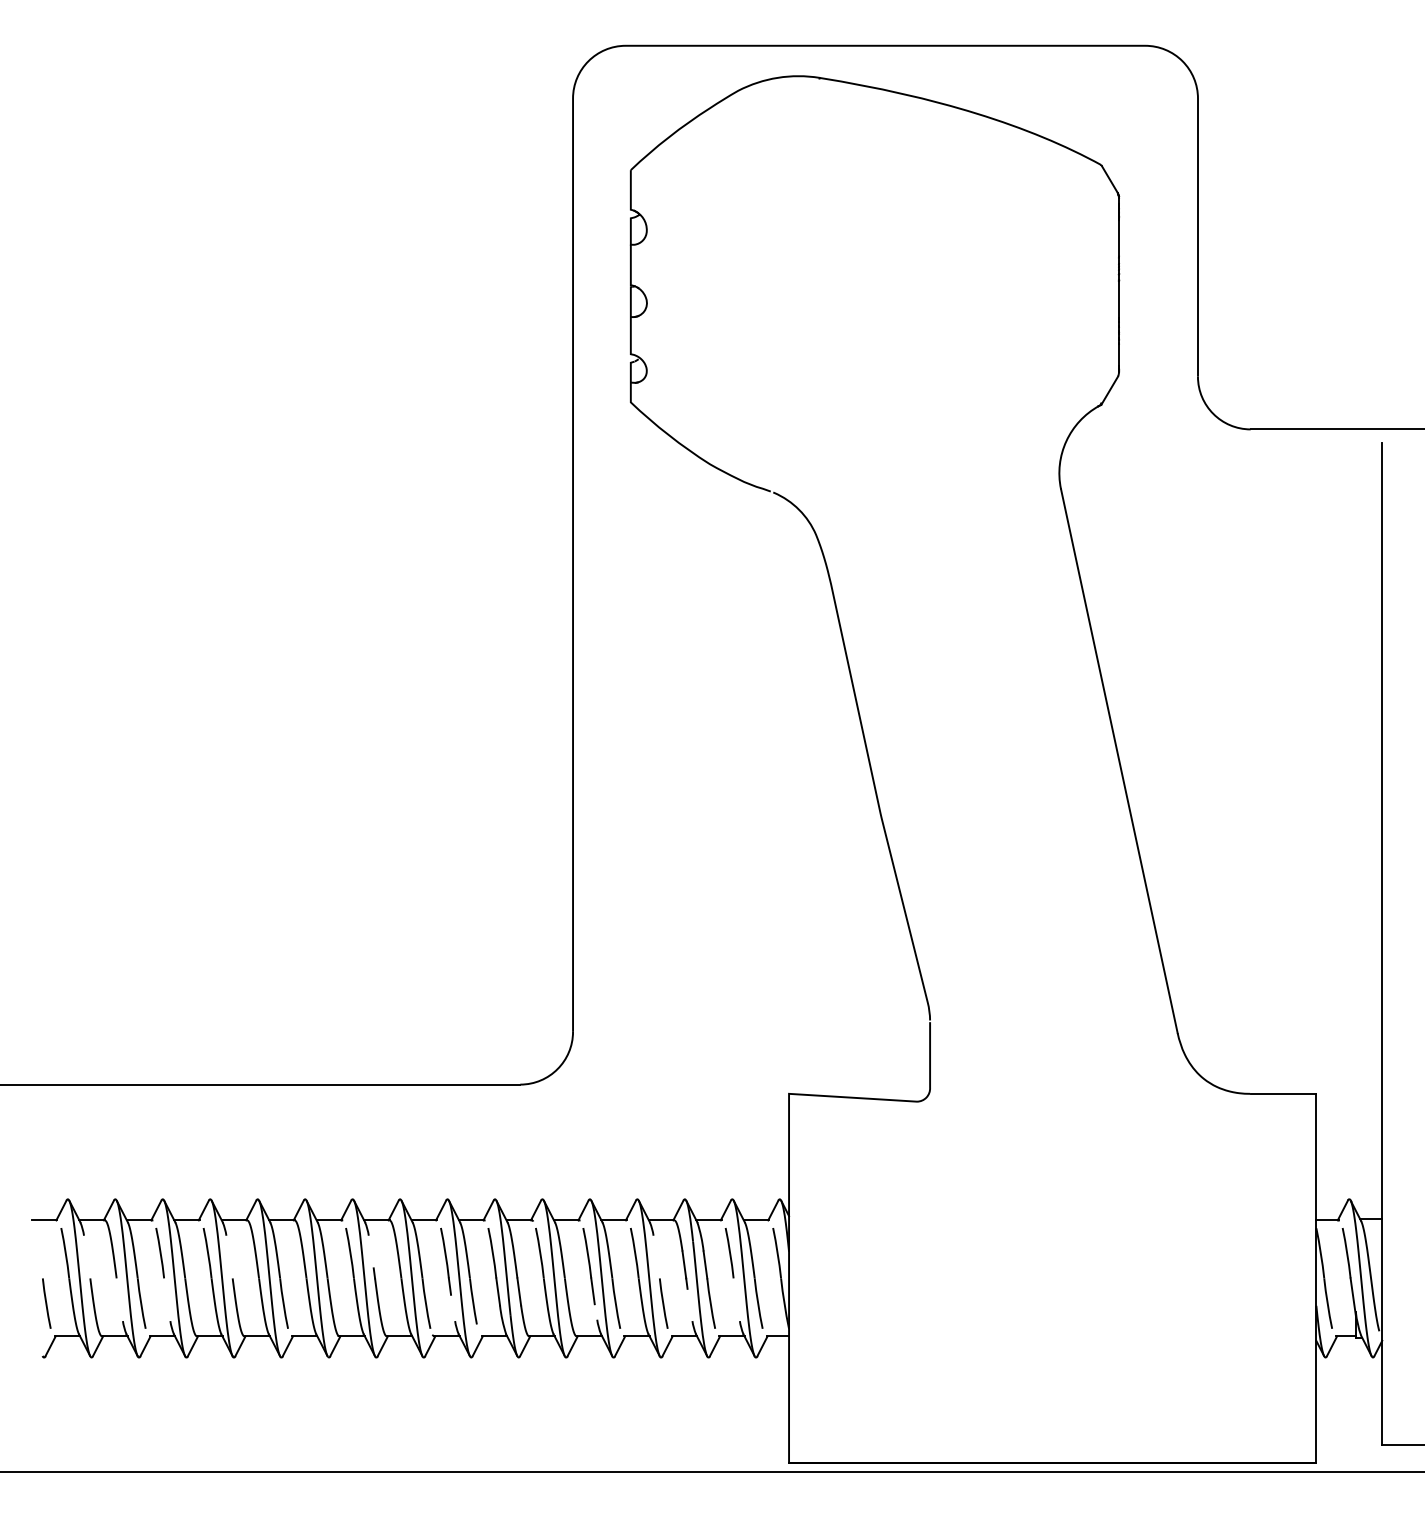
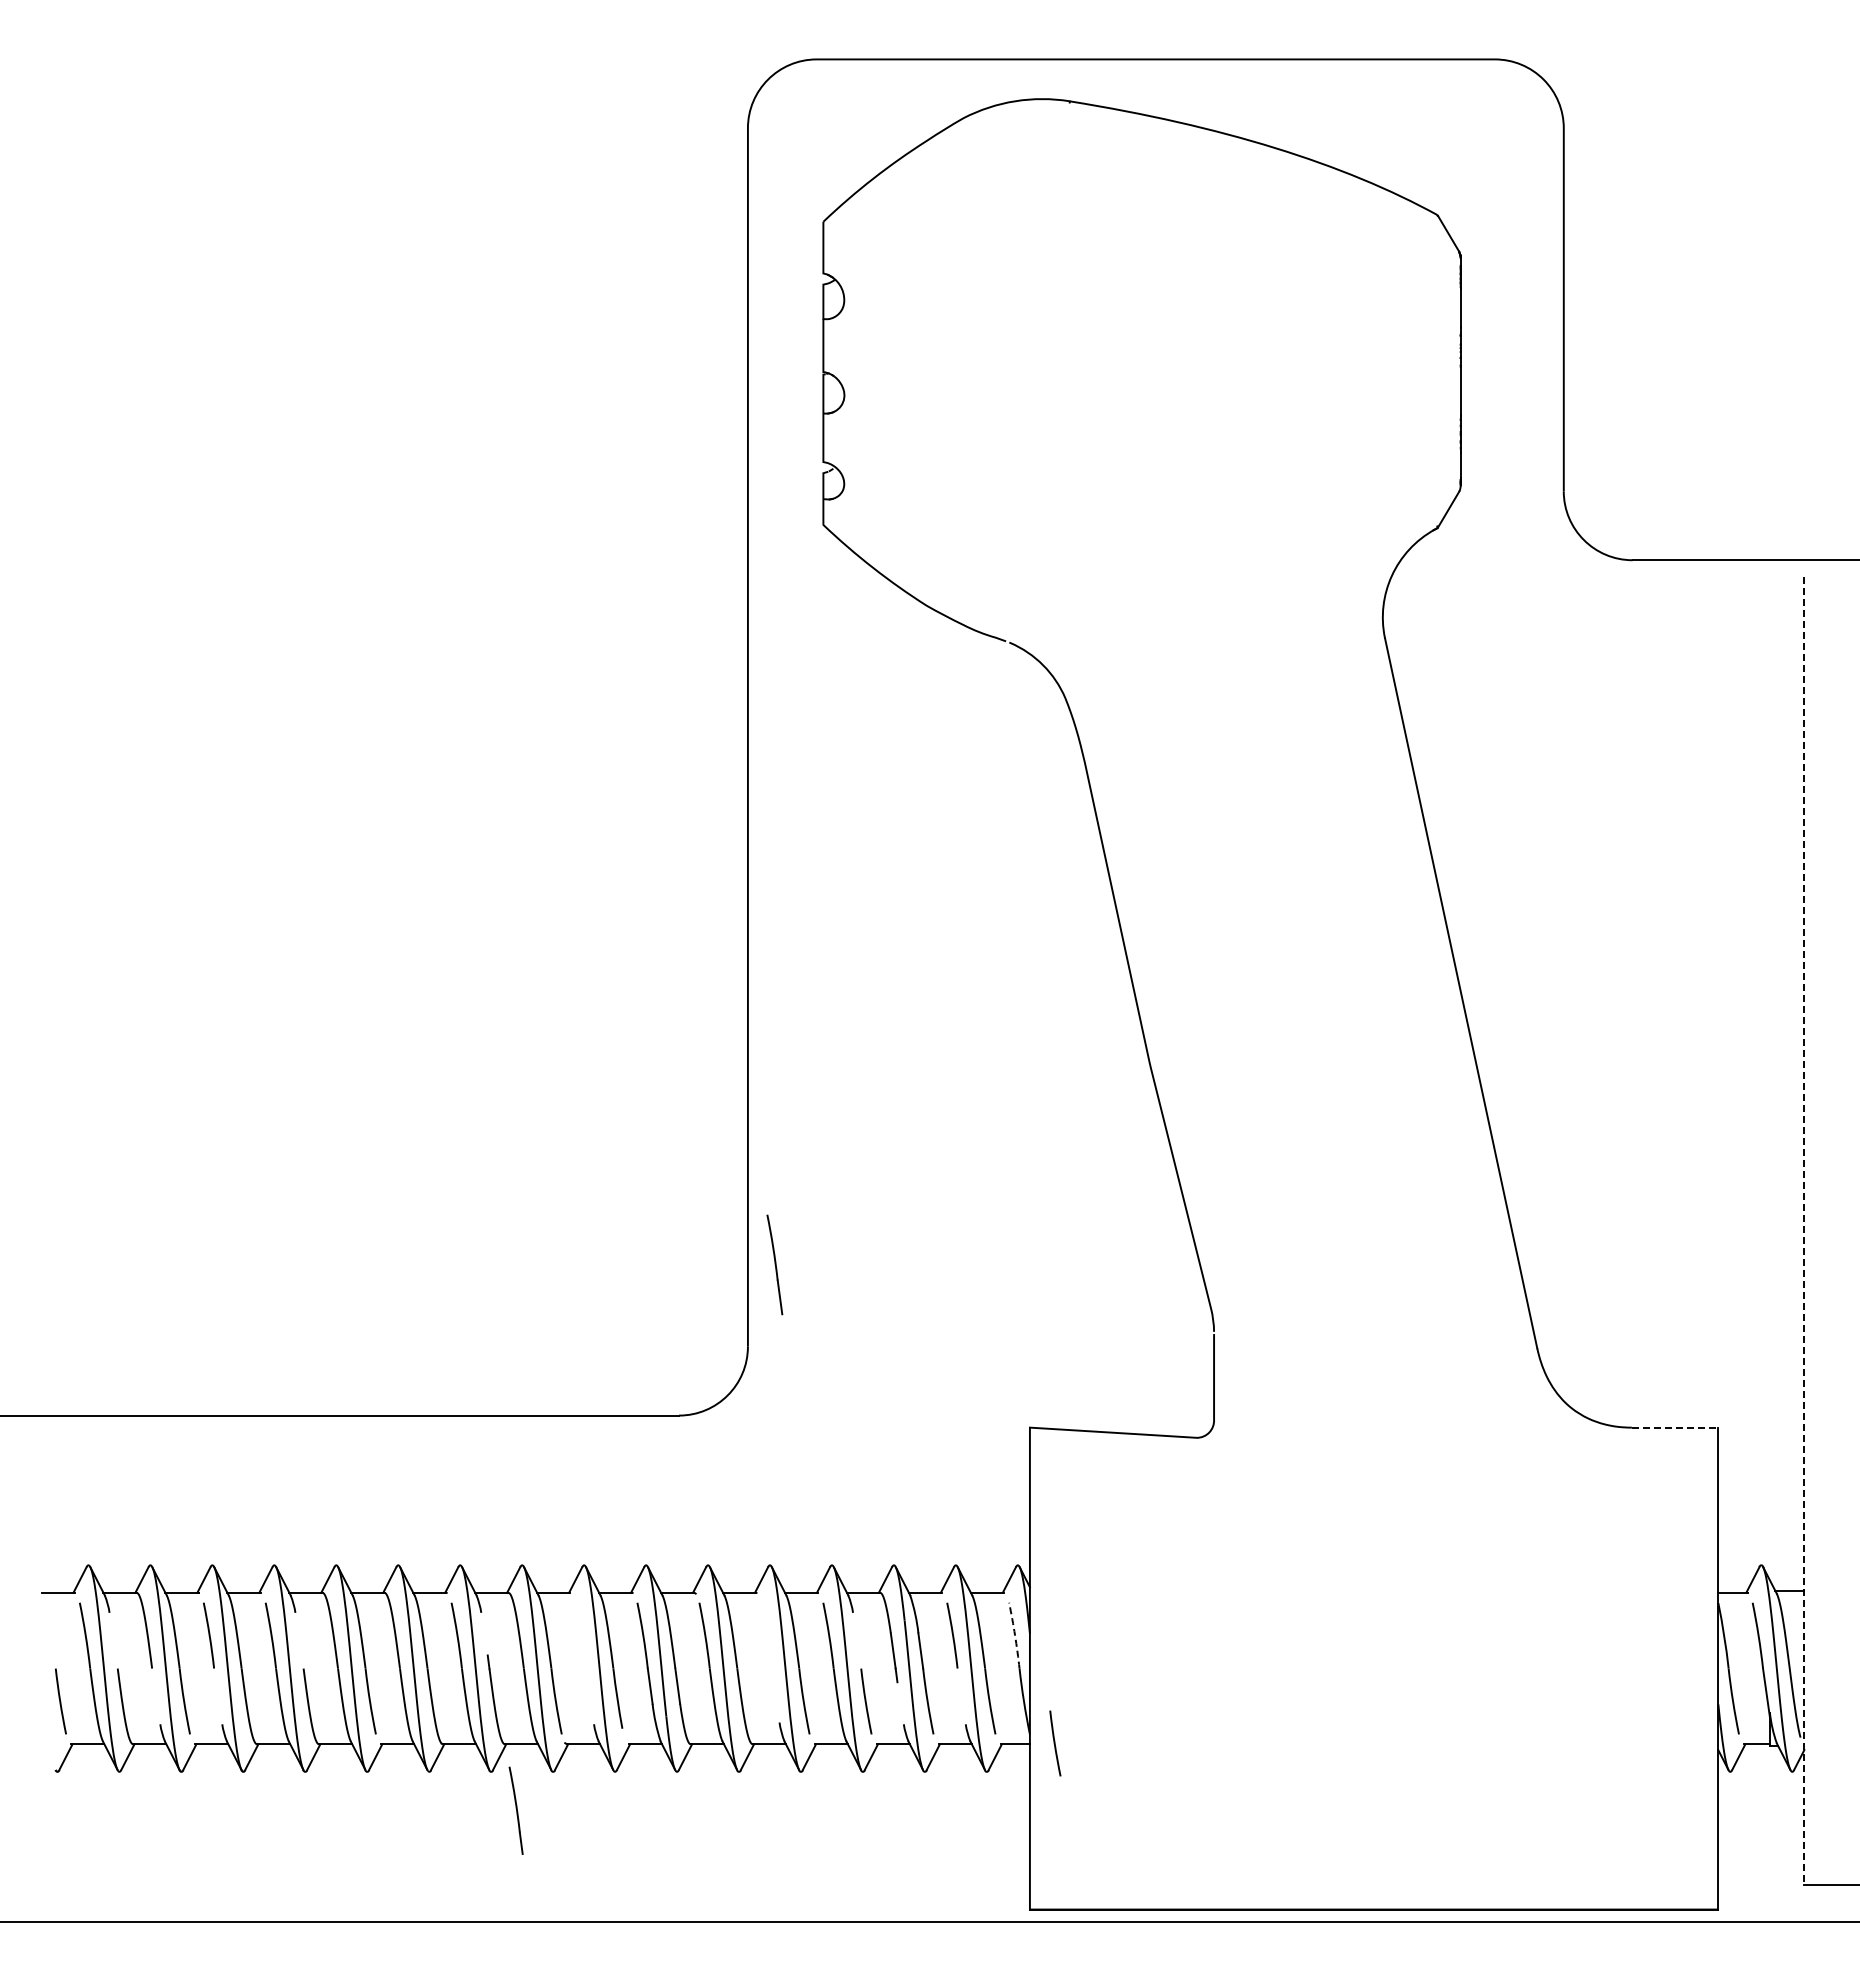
line: (1382, 943) -> (1804, 1231), solid -> dashed
line: (1283, 1093) -> (1675, 1427), solid -> dashed
arc: (777, 1253) -> (1015, 1635), solid -> dashed
part: (445, 1261) -> (515, 1810), moved
part: (588, 1266) -> (774, 1264), moved
line: (808, 1335) -> (1055, 1743), added

